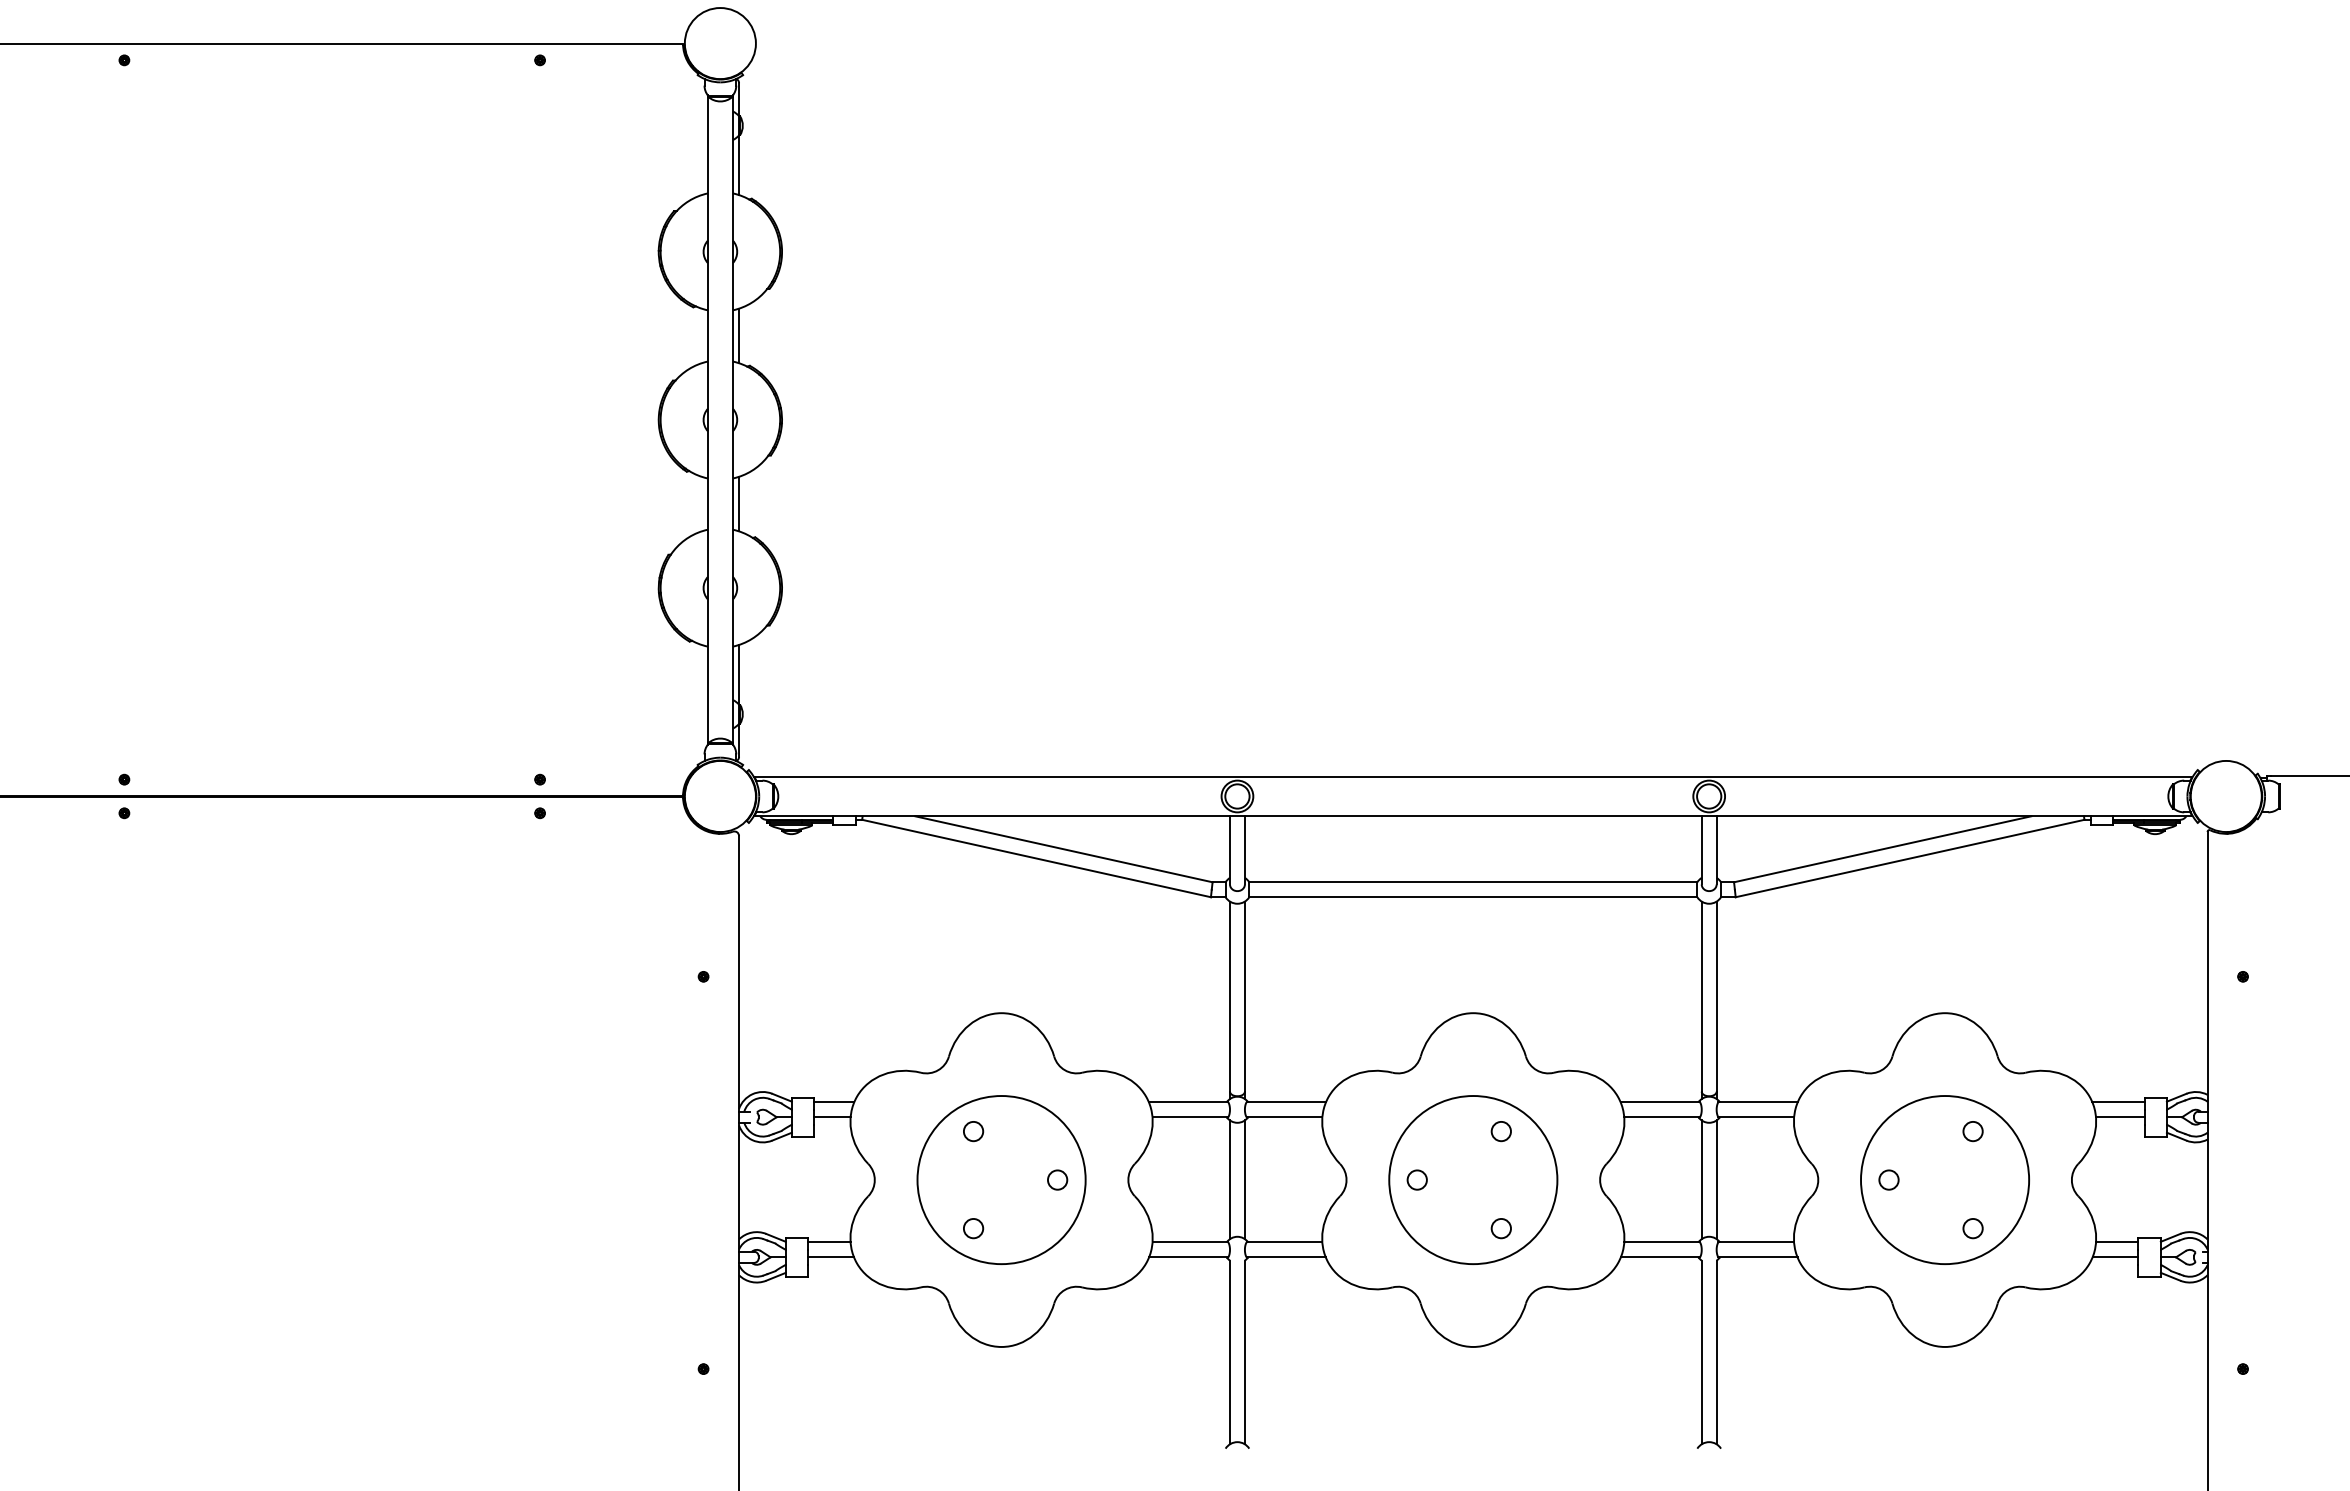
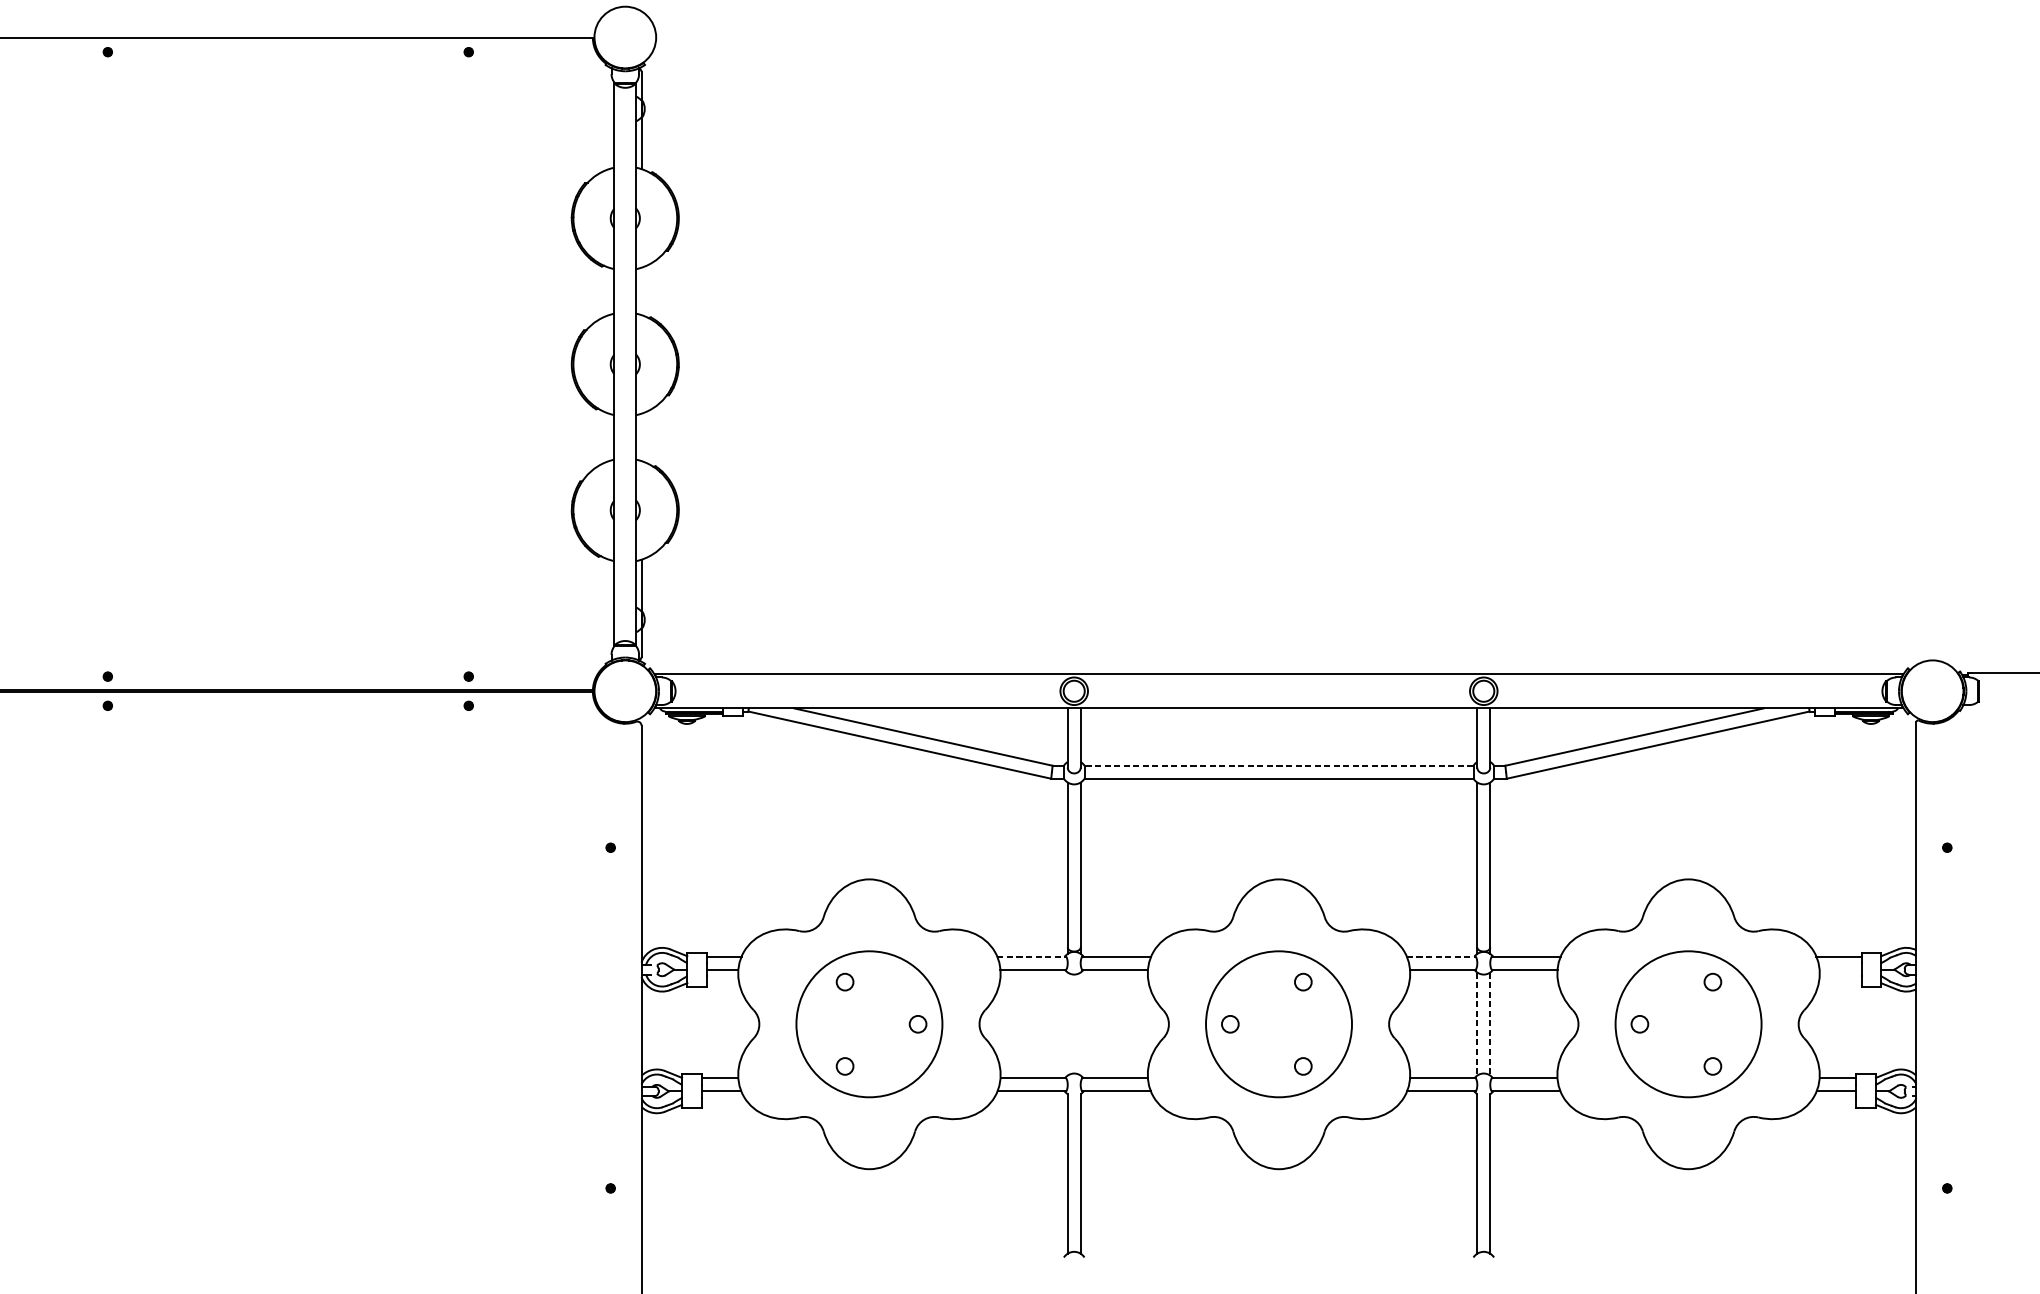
line: (739, 335) -> (641, 291), removed
line: (739, 503) -> (641, 436), removed
line: (1472, 882) -> (1278, 765), solid -> dashed
line: (1188, 1102) -> (1031, 956), solid -> dashed
line: (1660, 1102) -> (1441, 956), solid -> dashed
line: (2120, 1117) -> (1840, 969), removed
line: (1229, 1179) -> (1067, 1023), removed
line: (1244, 1179) -> (1080, 1023), removed
line: (1701, 1180) -> (1477, 1024), solid -> dashed
line: (1716, 1180) -> (1490, 1024), solid -> dashed

